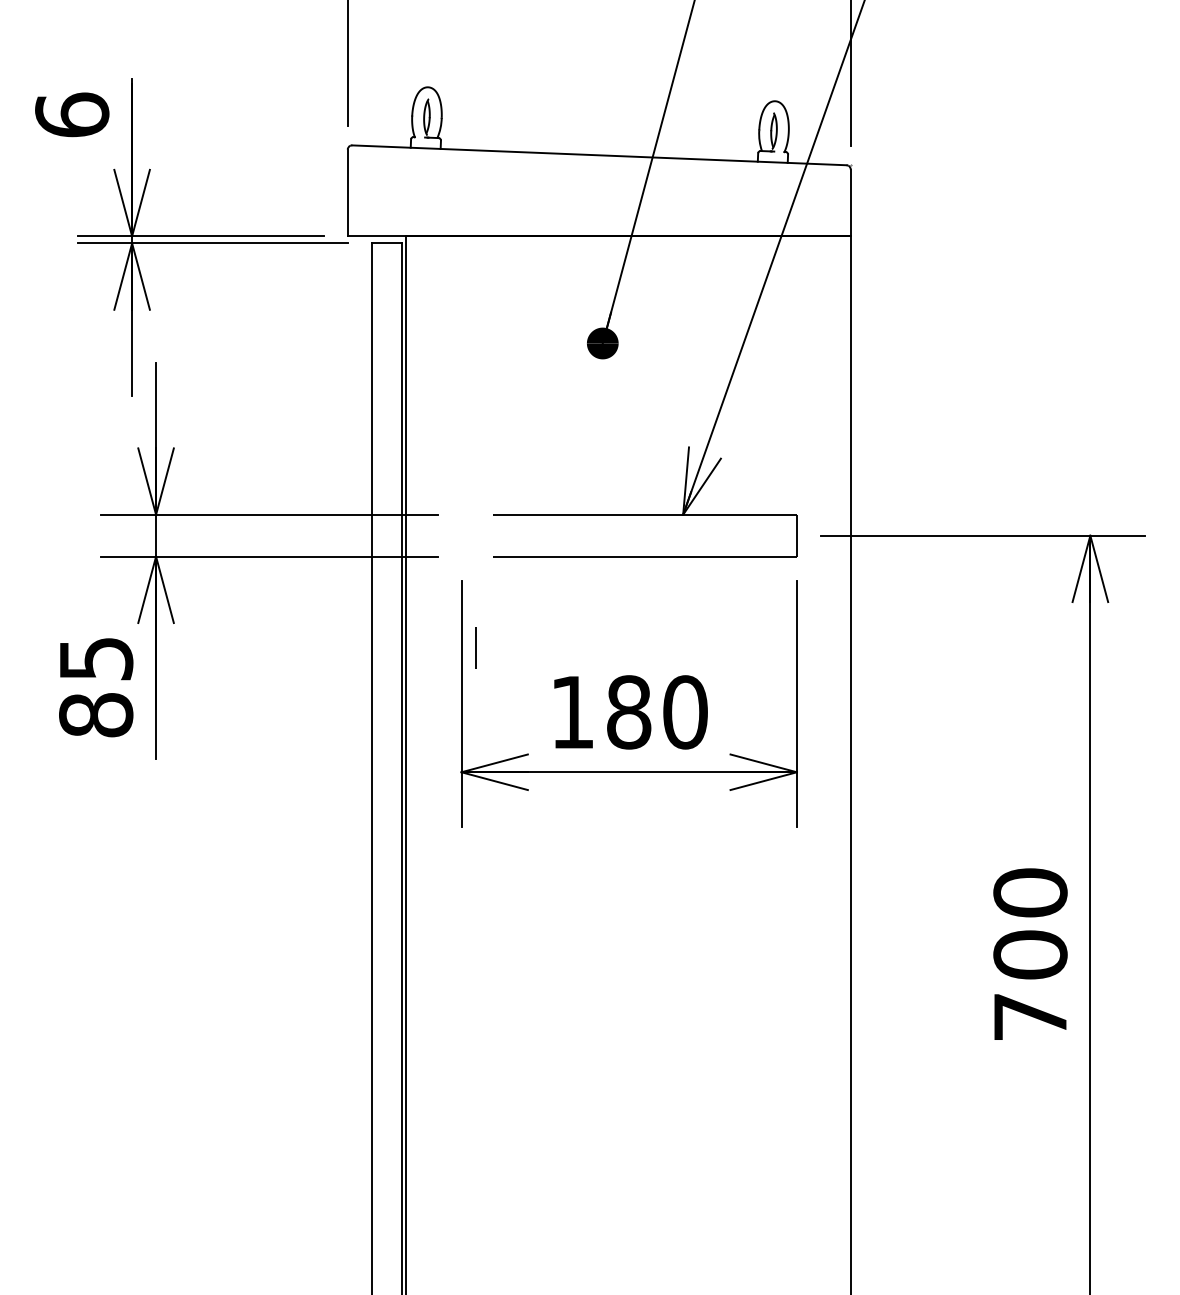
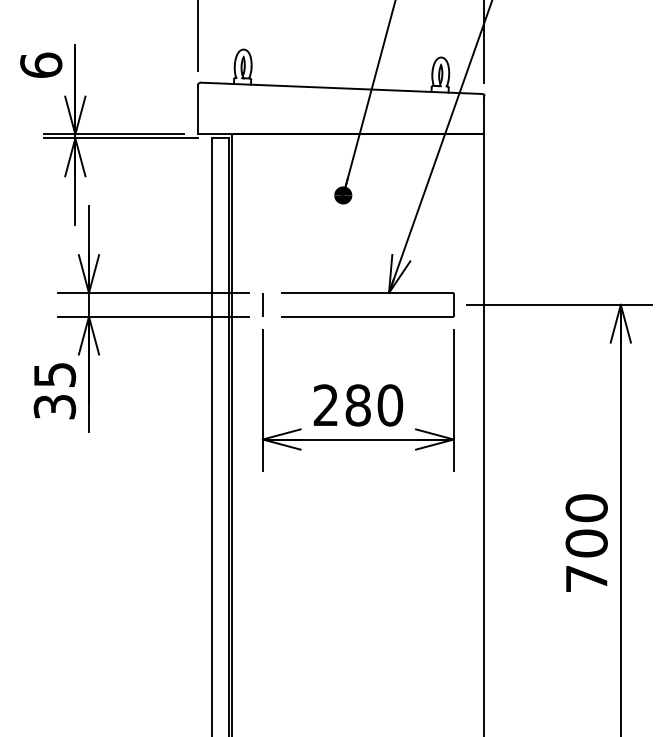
line: (474, 647) -> (262, 304), moved
text: (571, 710) -> (325, 404), 180 -> 280
text: (95, 714) -> (54, 406), 85 -> 35

